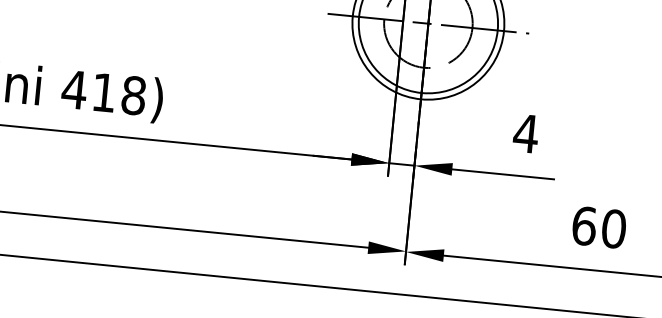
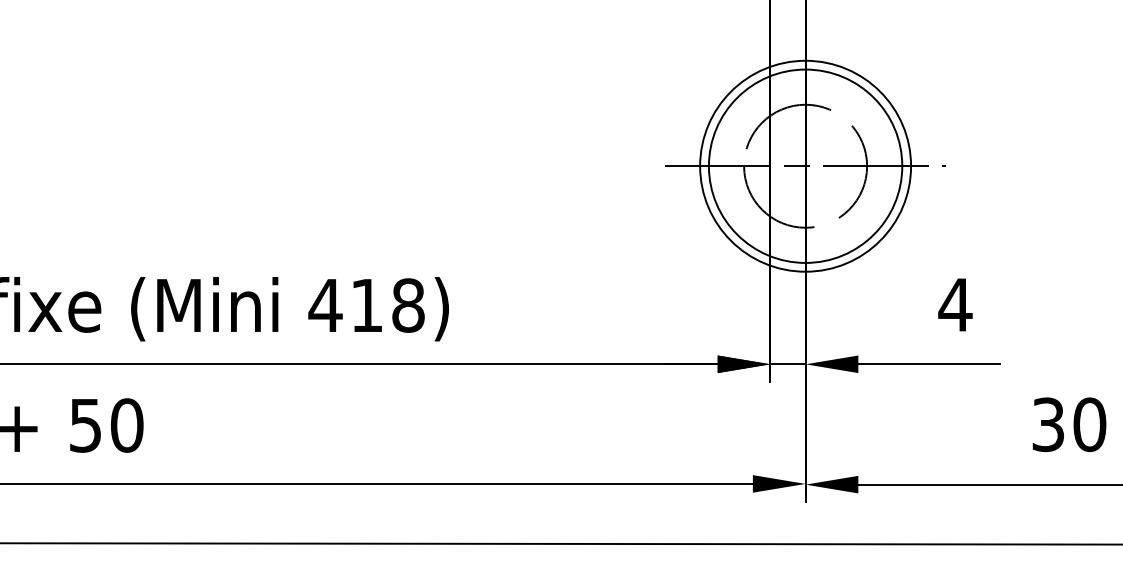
text: (584, 225) -> (1048, 424), 60 -> 30

